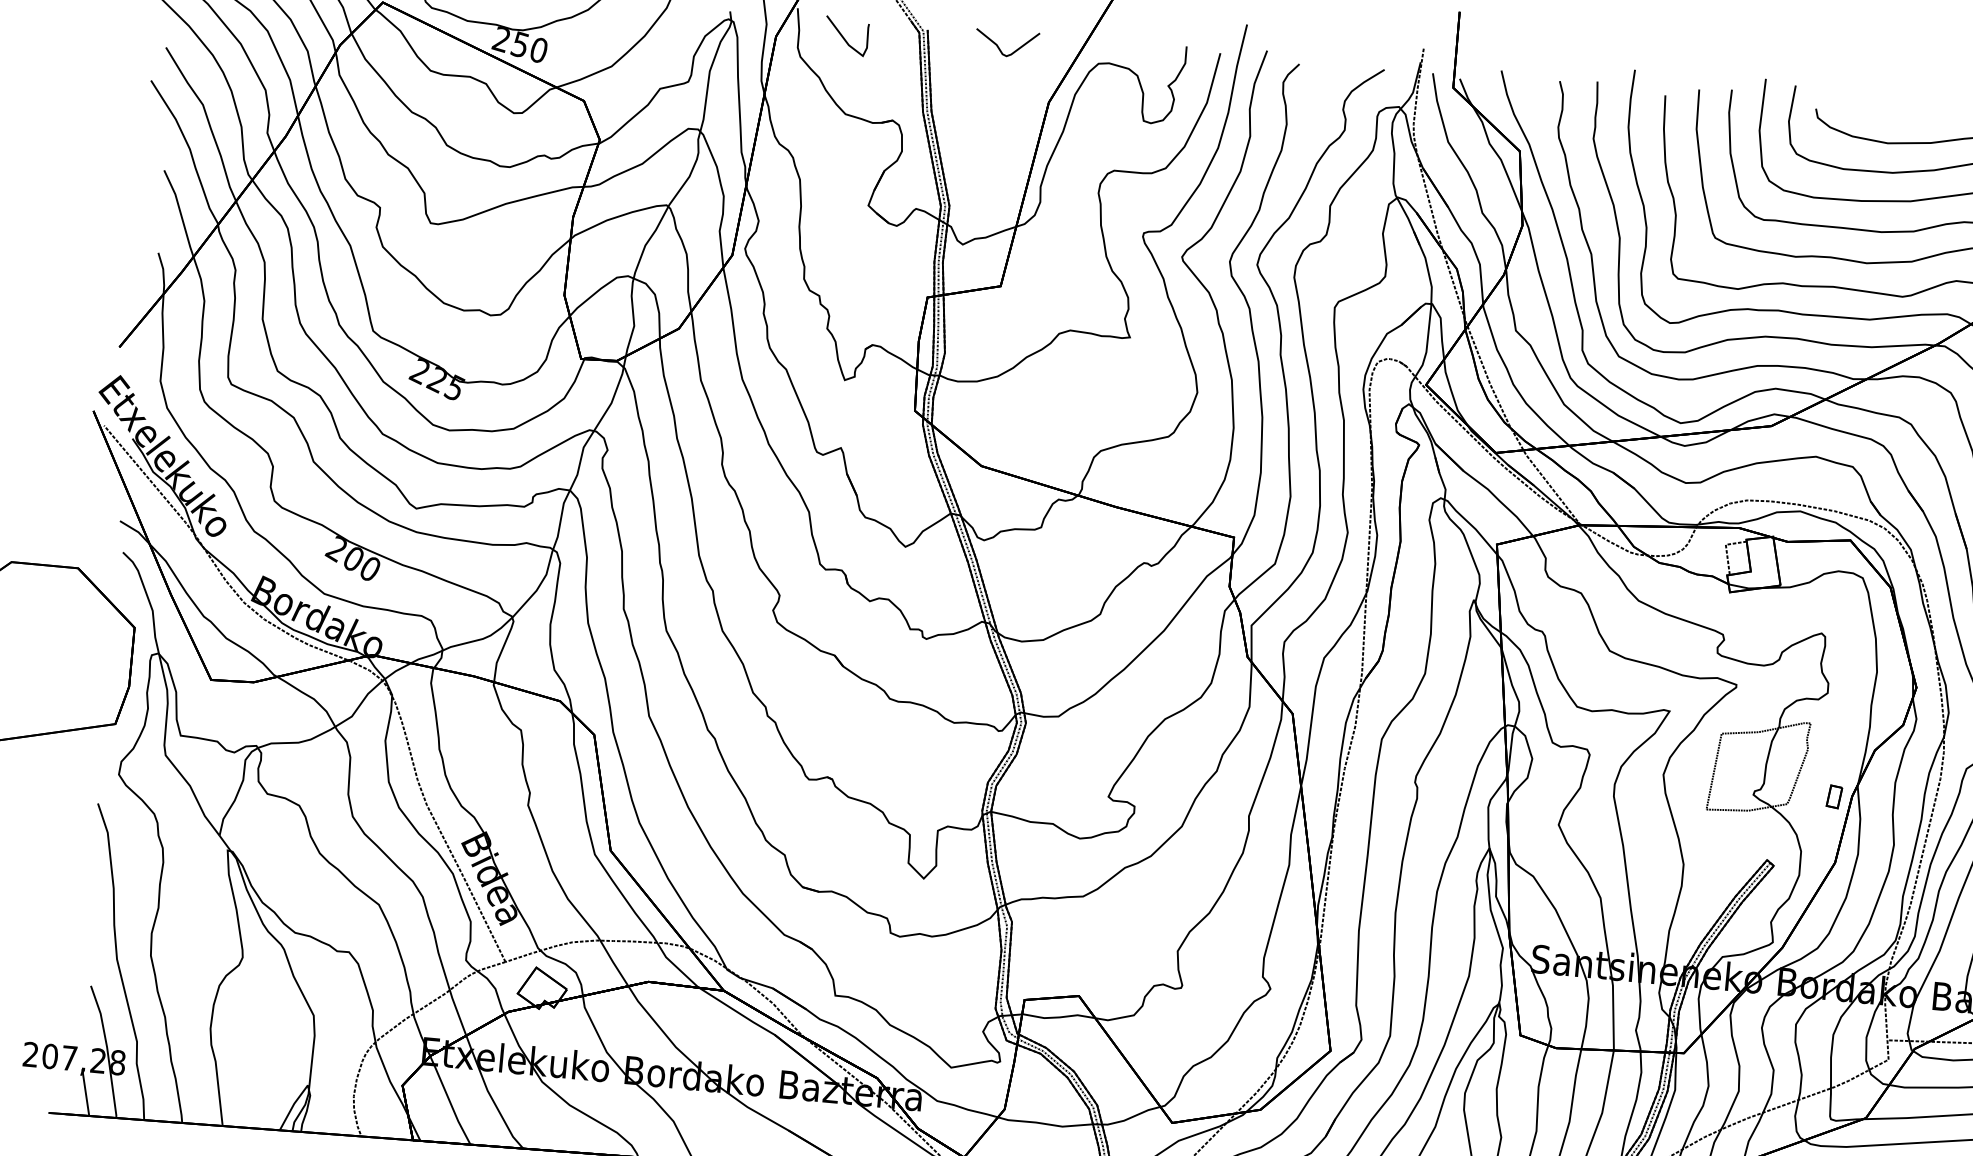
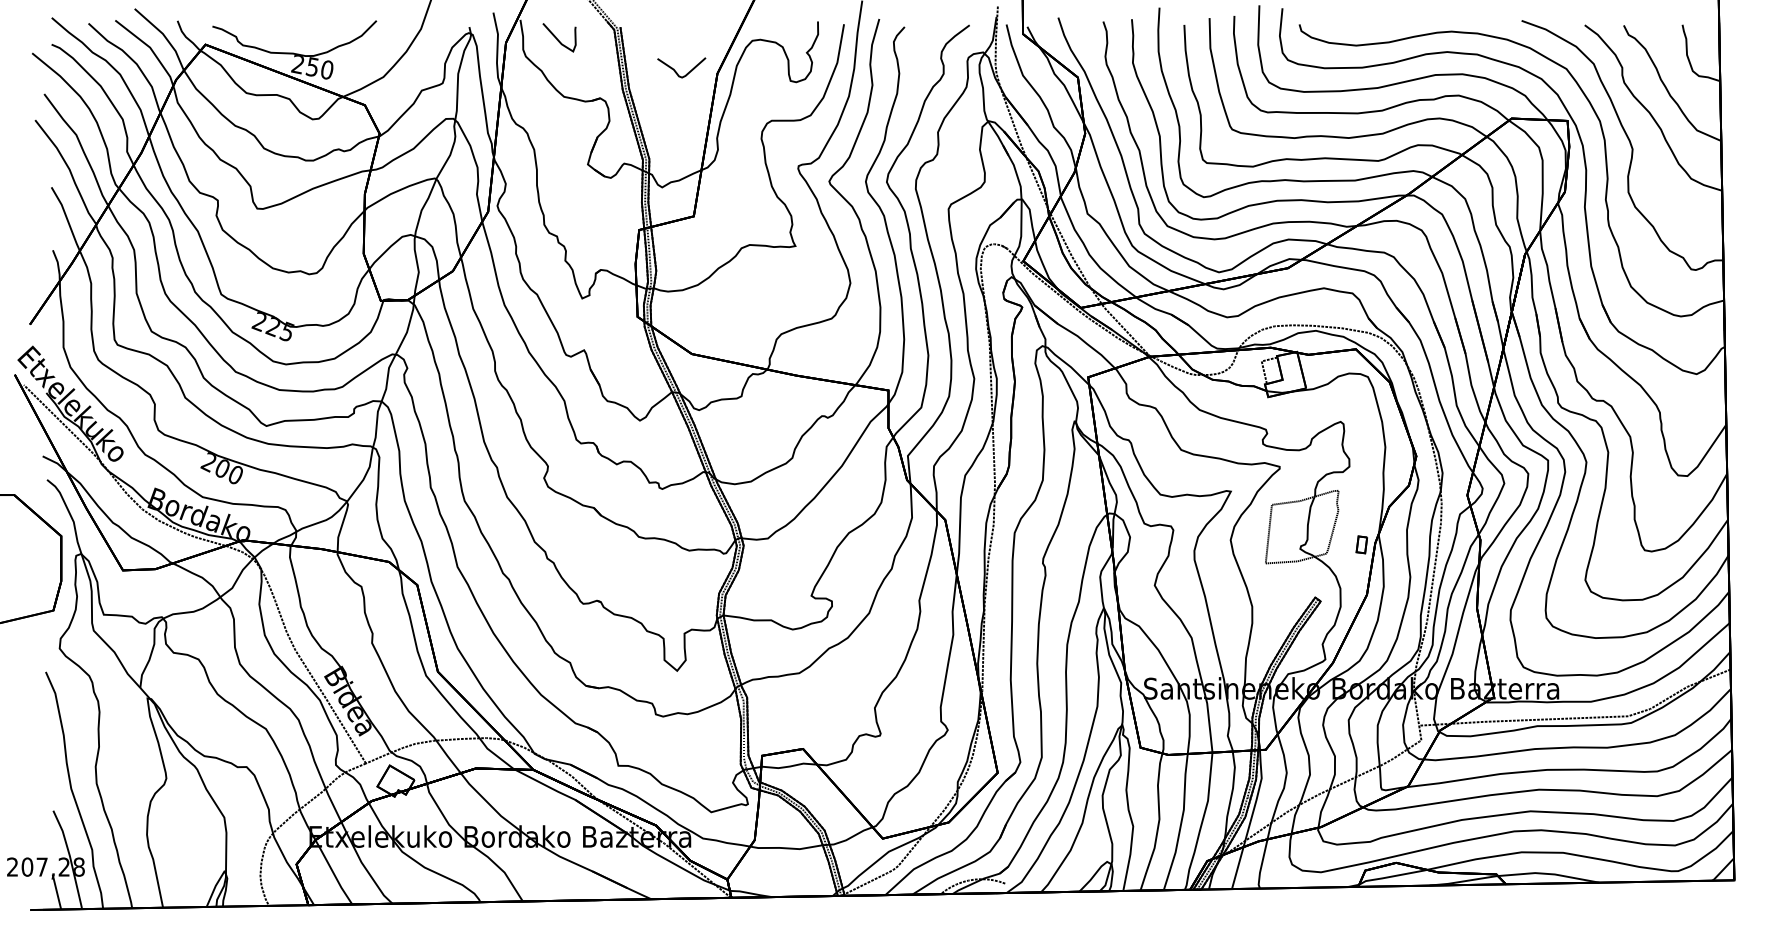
curve: (999, 47) -> (676, 71), moved

